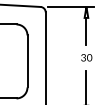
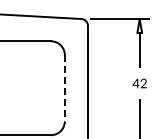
text: (86, 57) -> (139, 83), 30 -> 42
line: (27, 61) -> (64, 88), solid -> dashed

